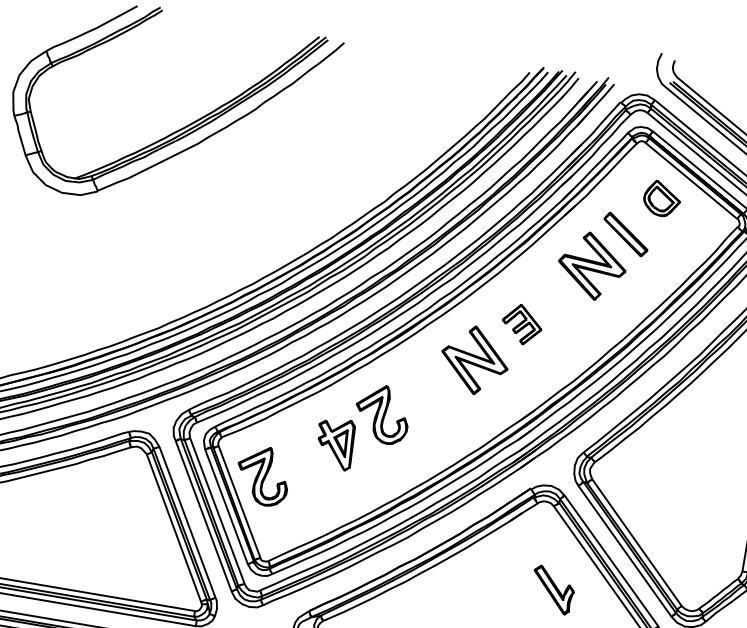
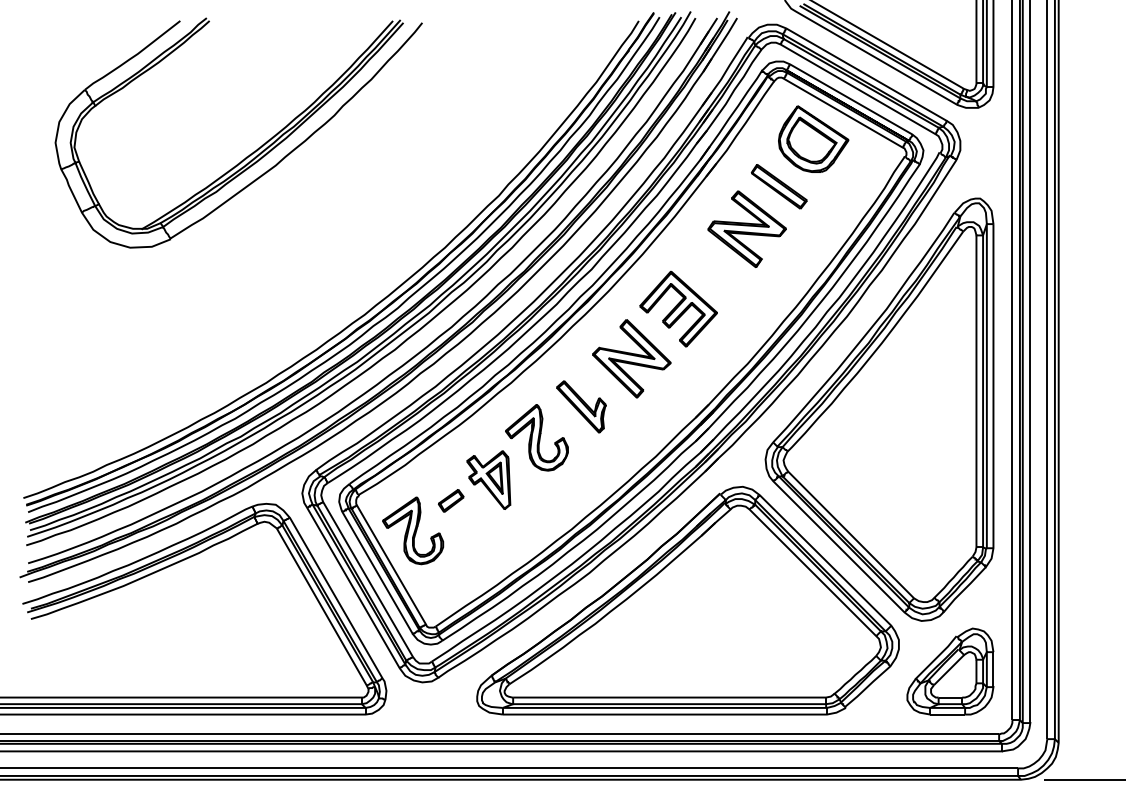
part: (662, 198) -> (813, 138), size x1.67
part: (522, 324) -> (678, 308), size x1.67
part: (300, 455) -> (451, 500), added
part: (552, 589) -> (581, 406), moved

